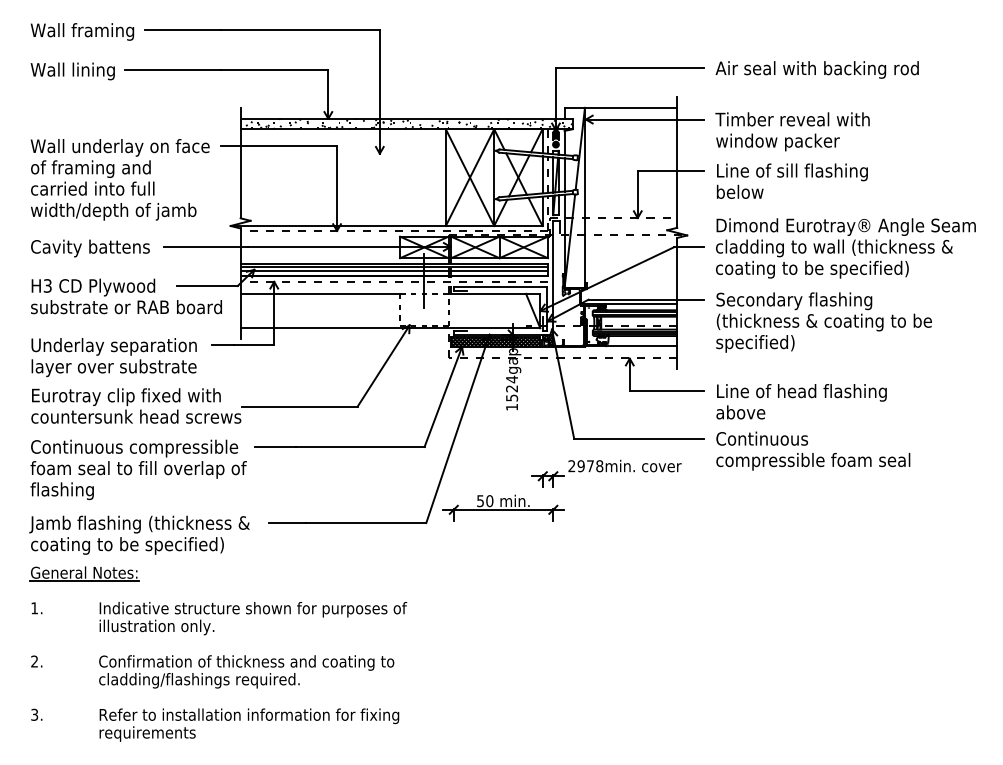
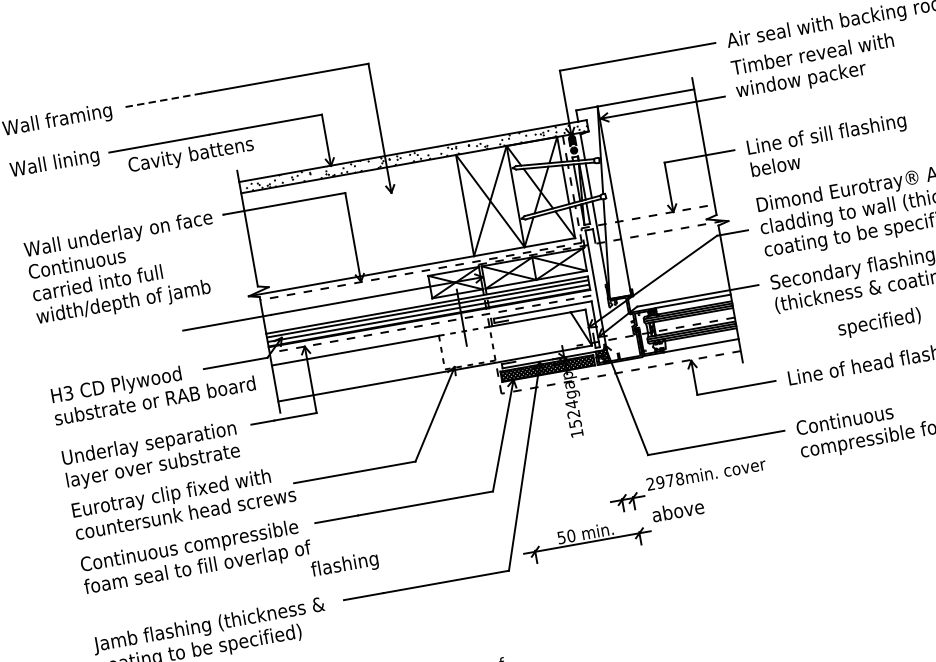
line: (183, 30) -> (163, 100), solid -> dashed
text: (792, 131) -> (814, 66), moved
text: (90, 168) -> (91, 262), of framing and -> Continuous
text: (90, 248) -> (191, 155), moved
text: (755, 343) -> (879, 322), moved
text: (740, 412) -> (677, 510), moved
text: (61, 491) -> (344, 566), moved

